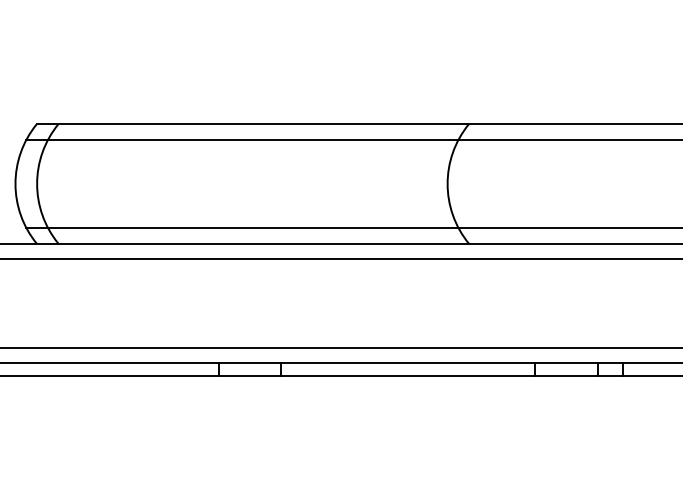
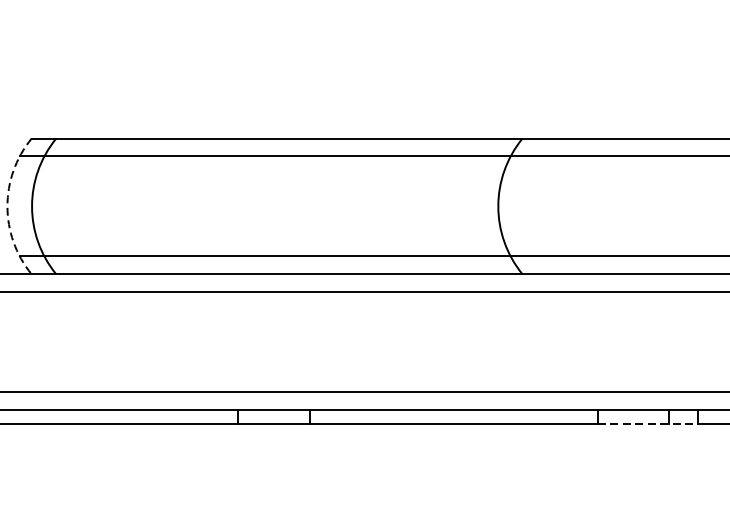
arc: (15, 183) -> (7, 205), solid -> dashed
line: (579, 375) -> (648, 424), solid -> dashed

